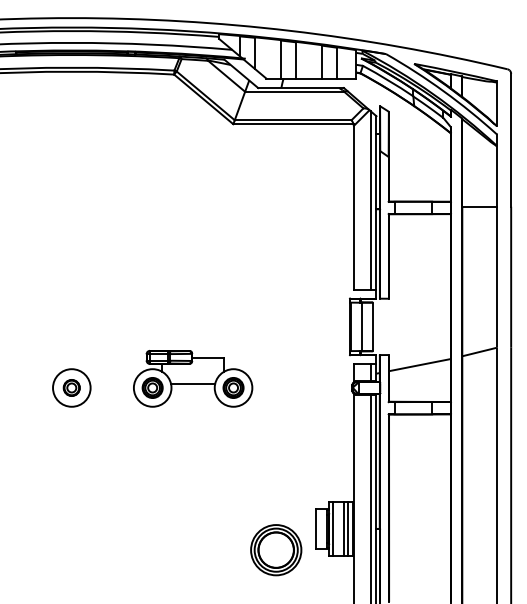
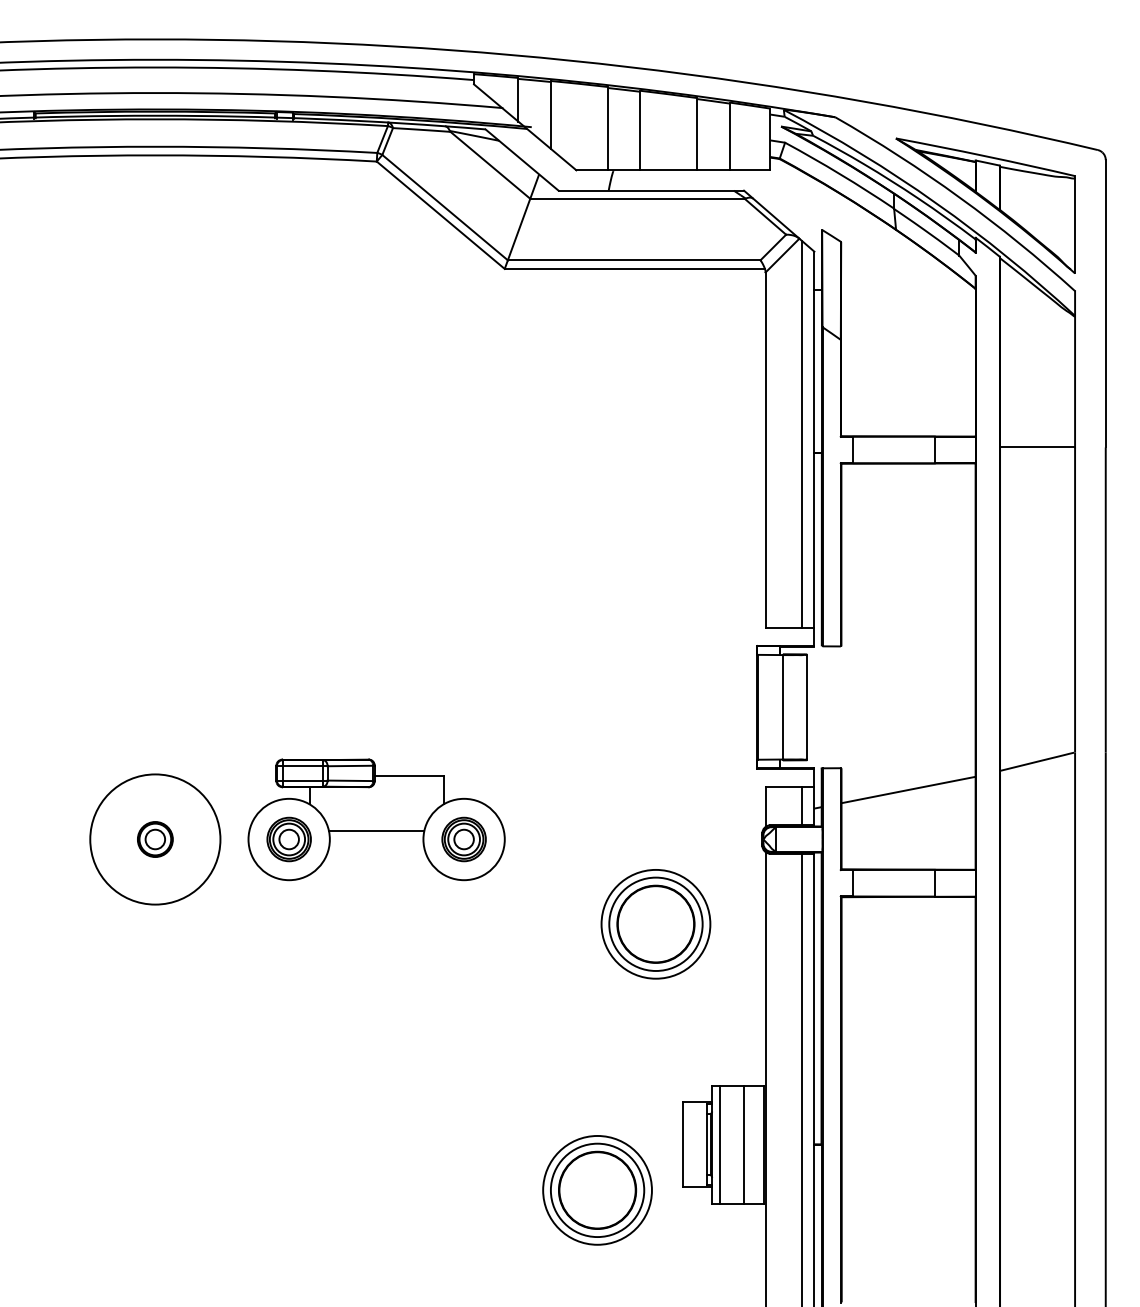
part: (193, 378) -> (377, 818), moved
circle: (71, 387) -> (154, 838), size x1.6
part: (303, 427) -> (656, 924), added
line: (347, 528) -> (751, 1143), removed

